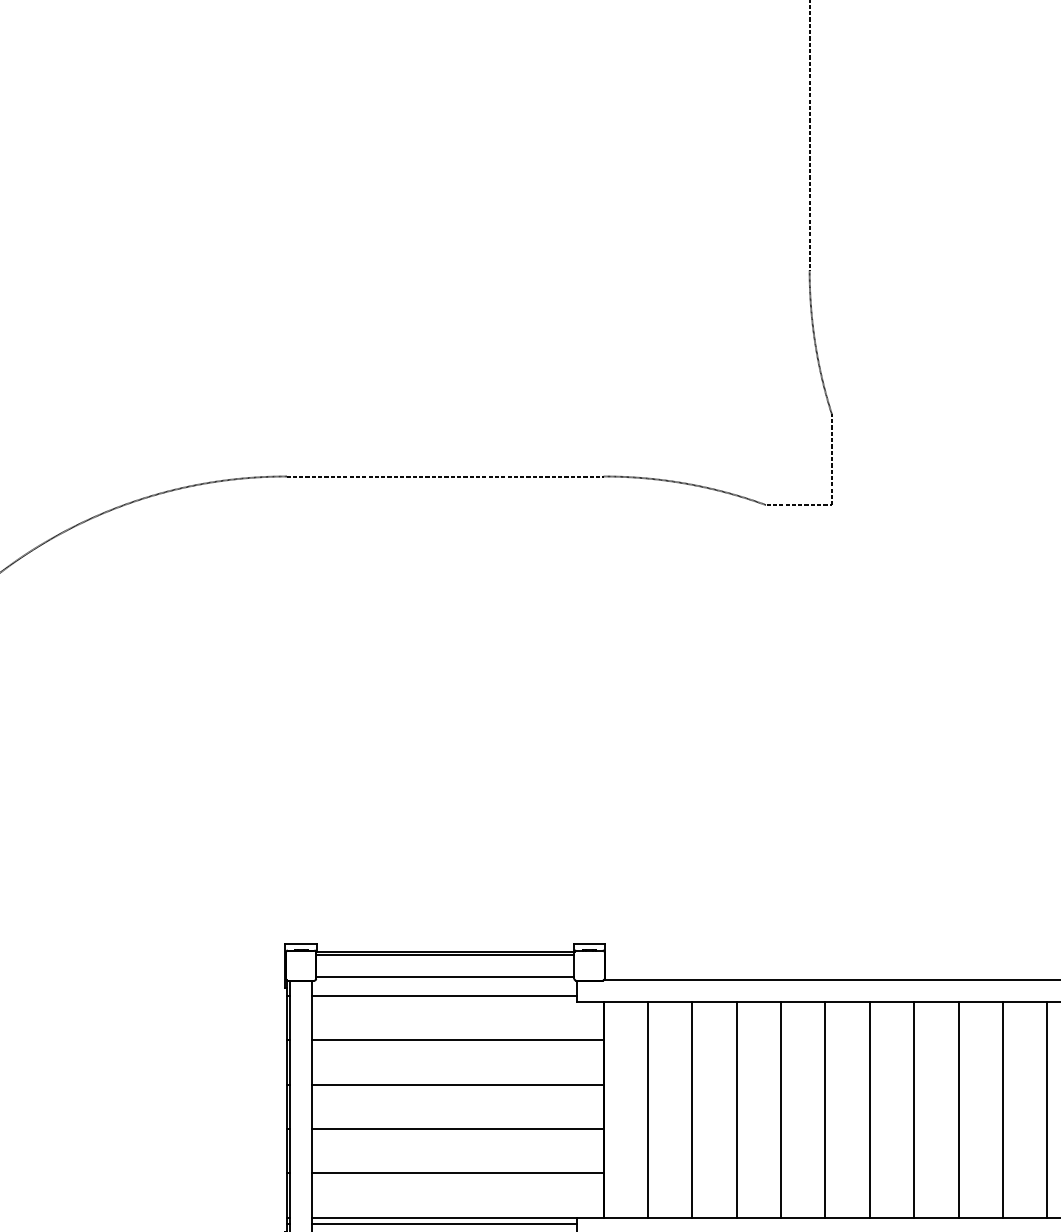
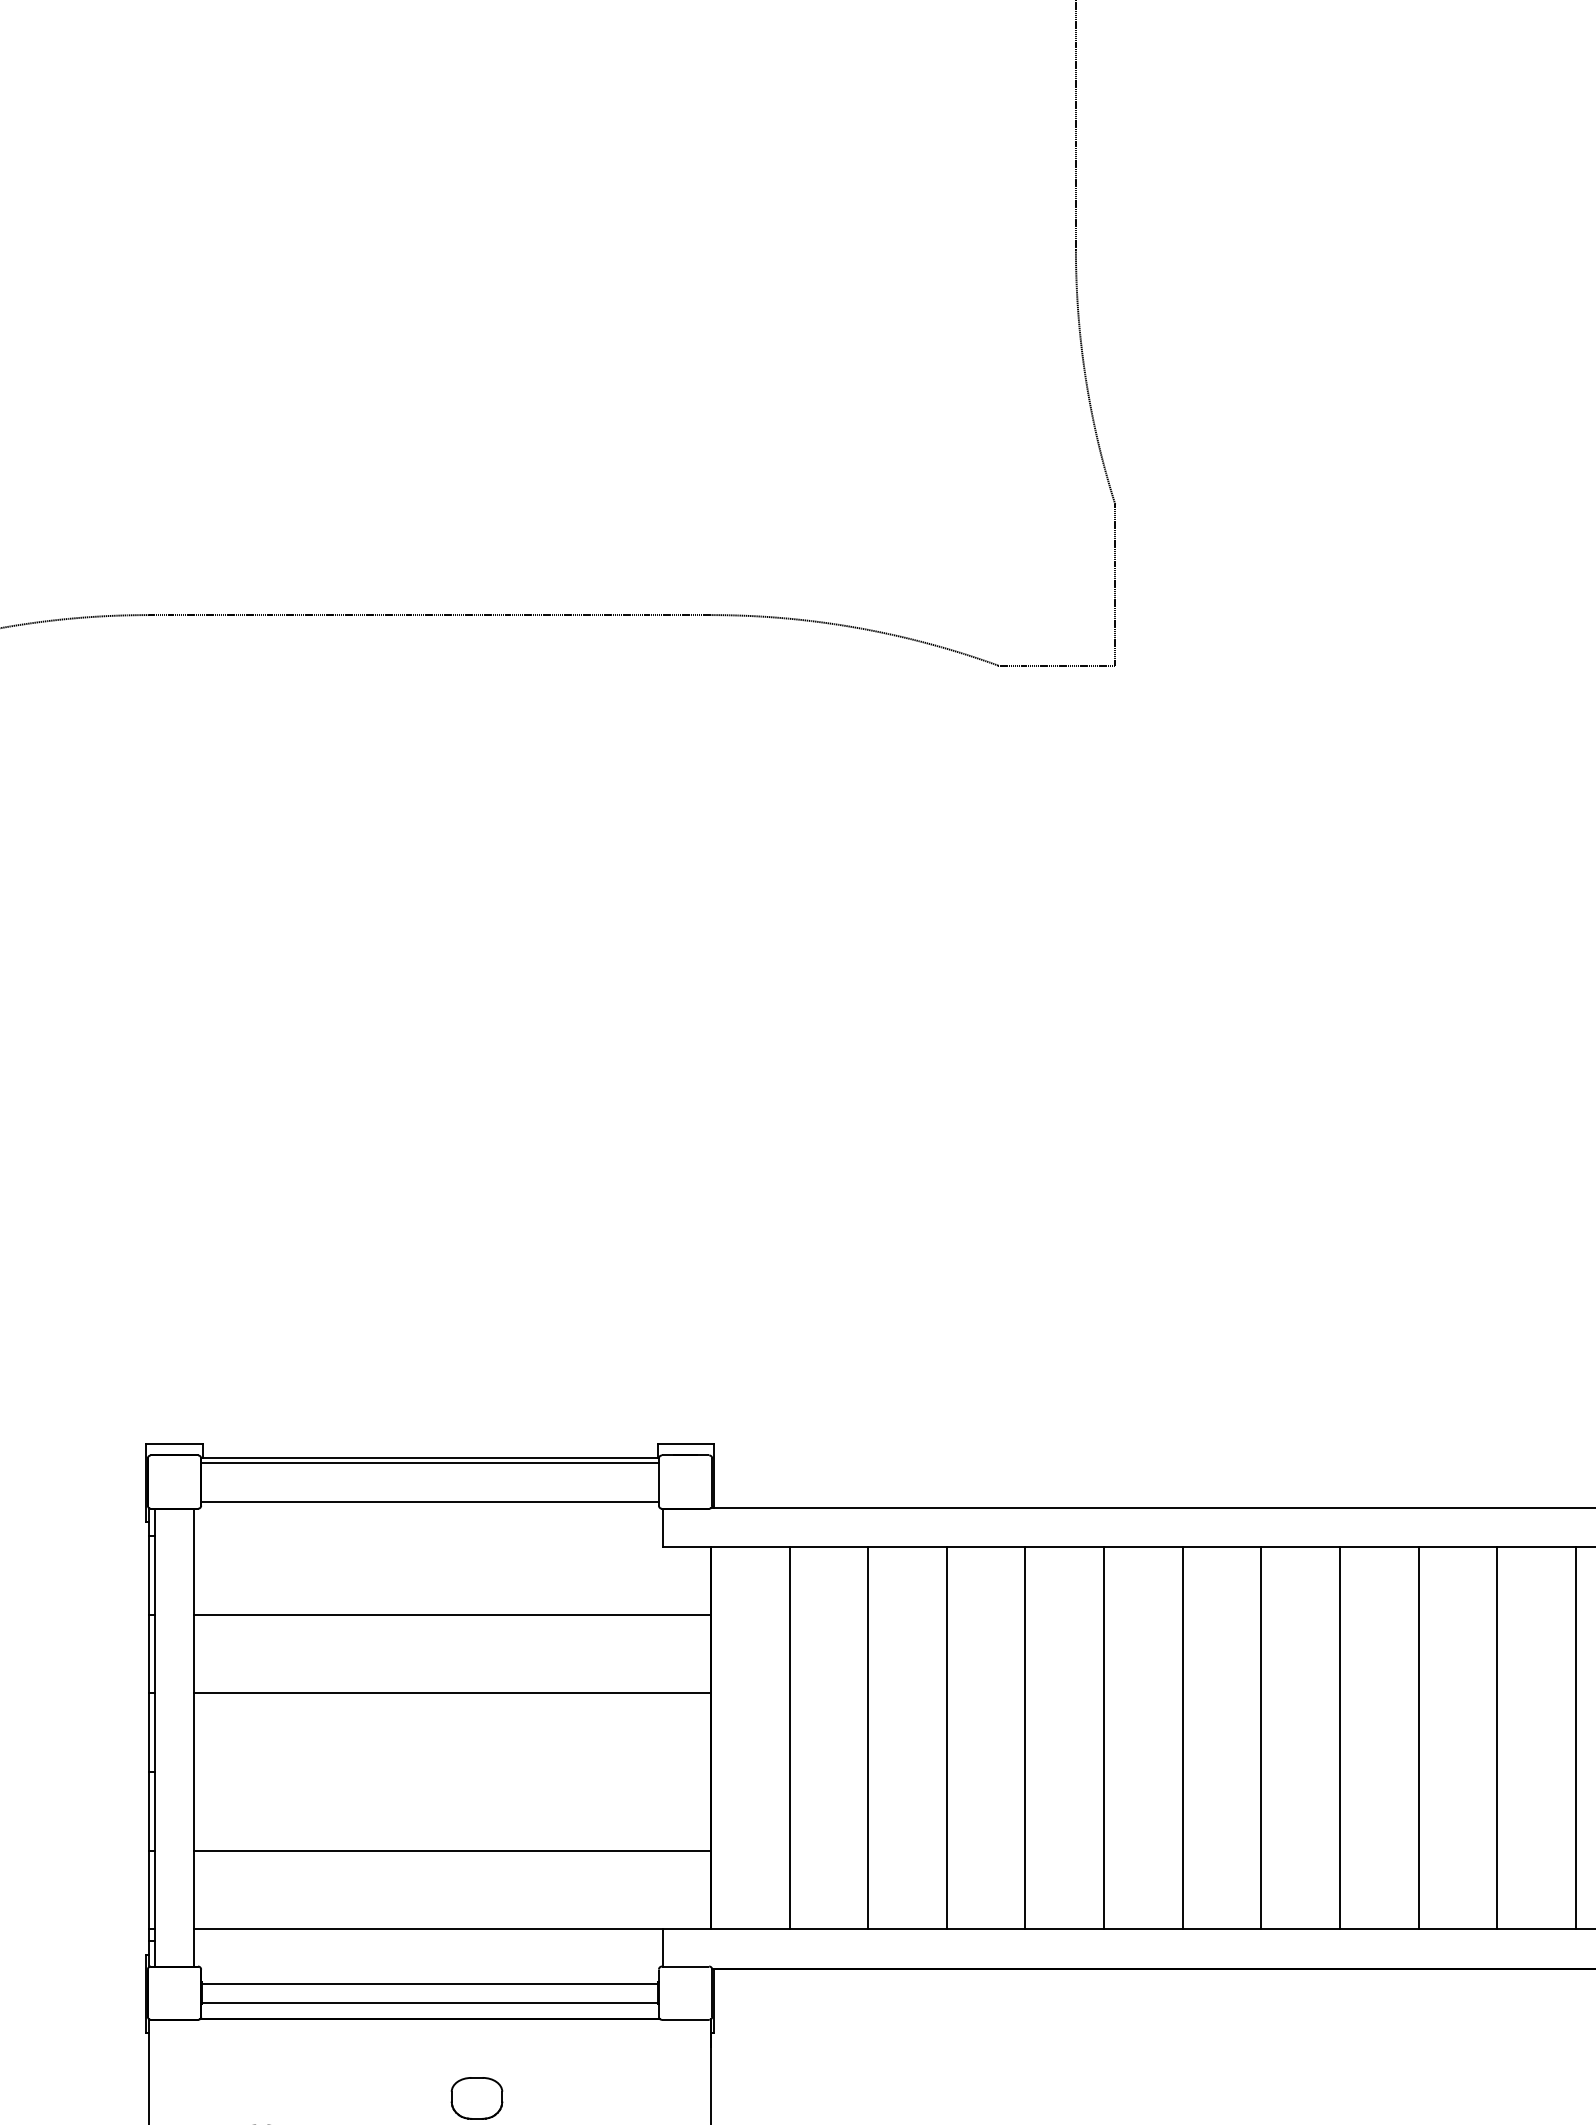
line: (444, 996) -> (428, 1536), removed
line: (457, 1129) -> (451, 1772), removed
line: (444, 1224) -> (428, 1941), removed

